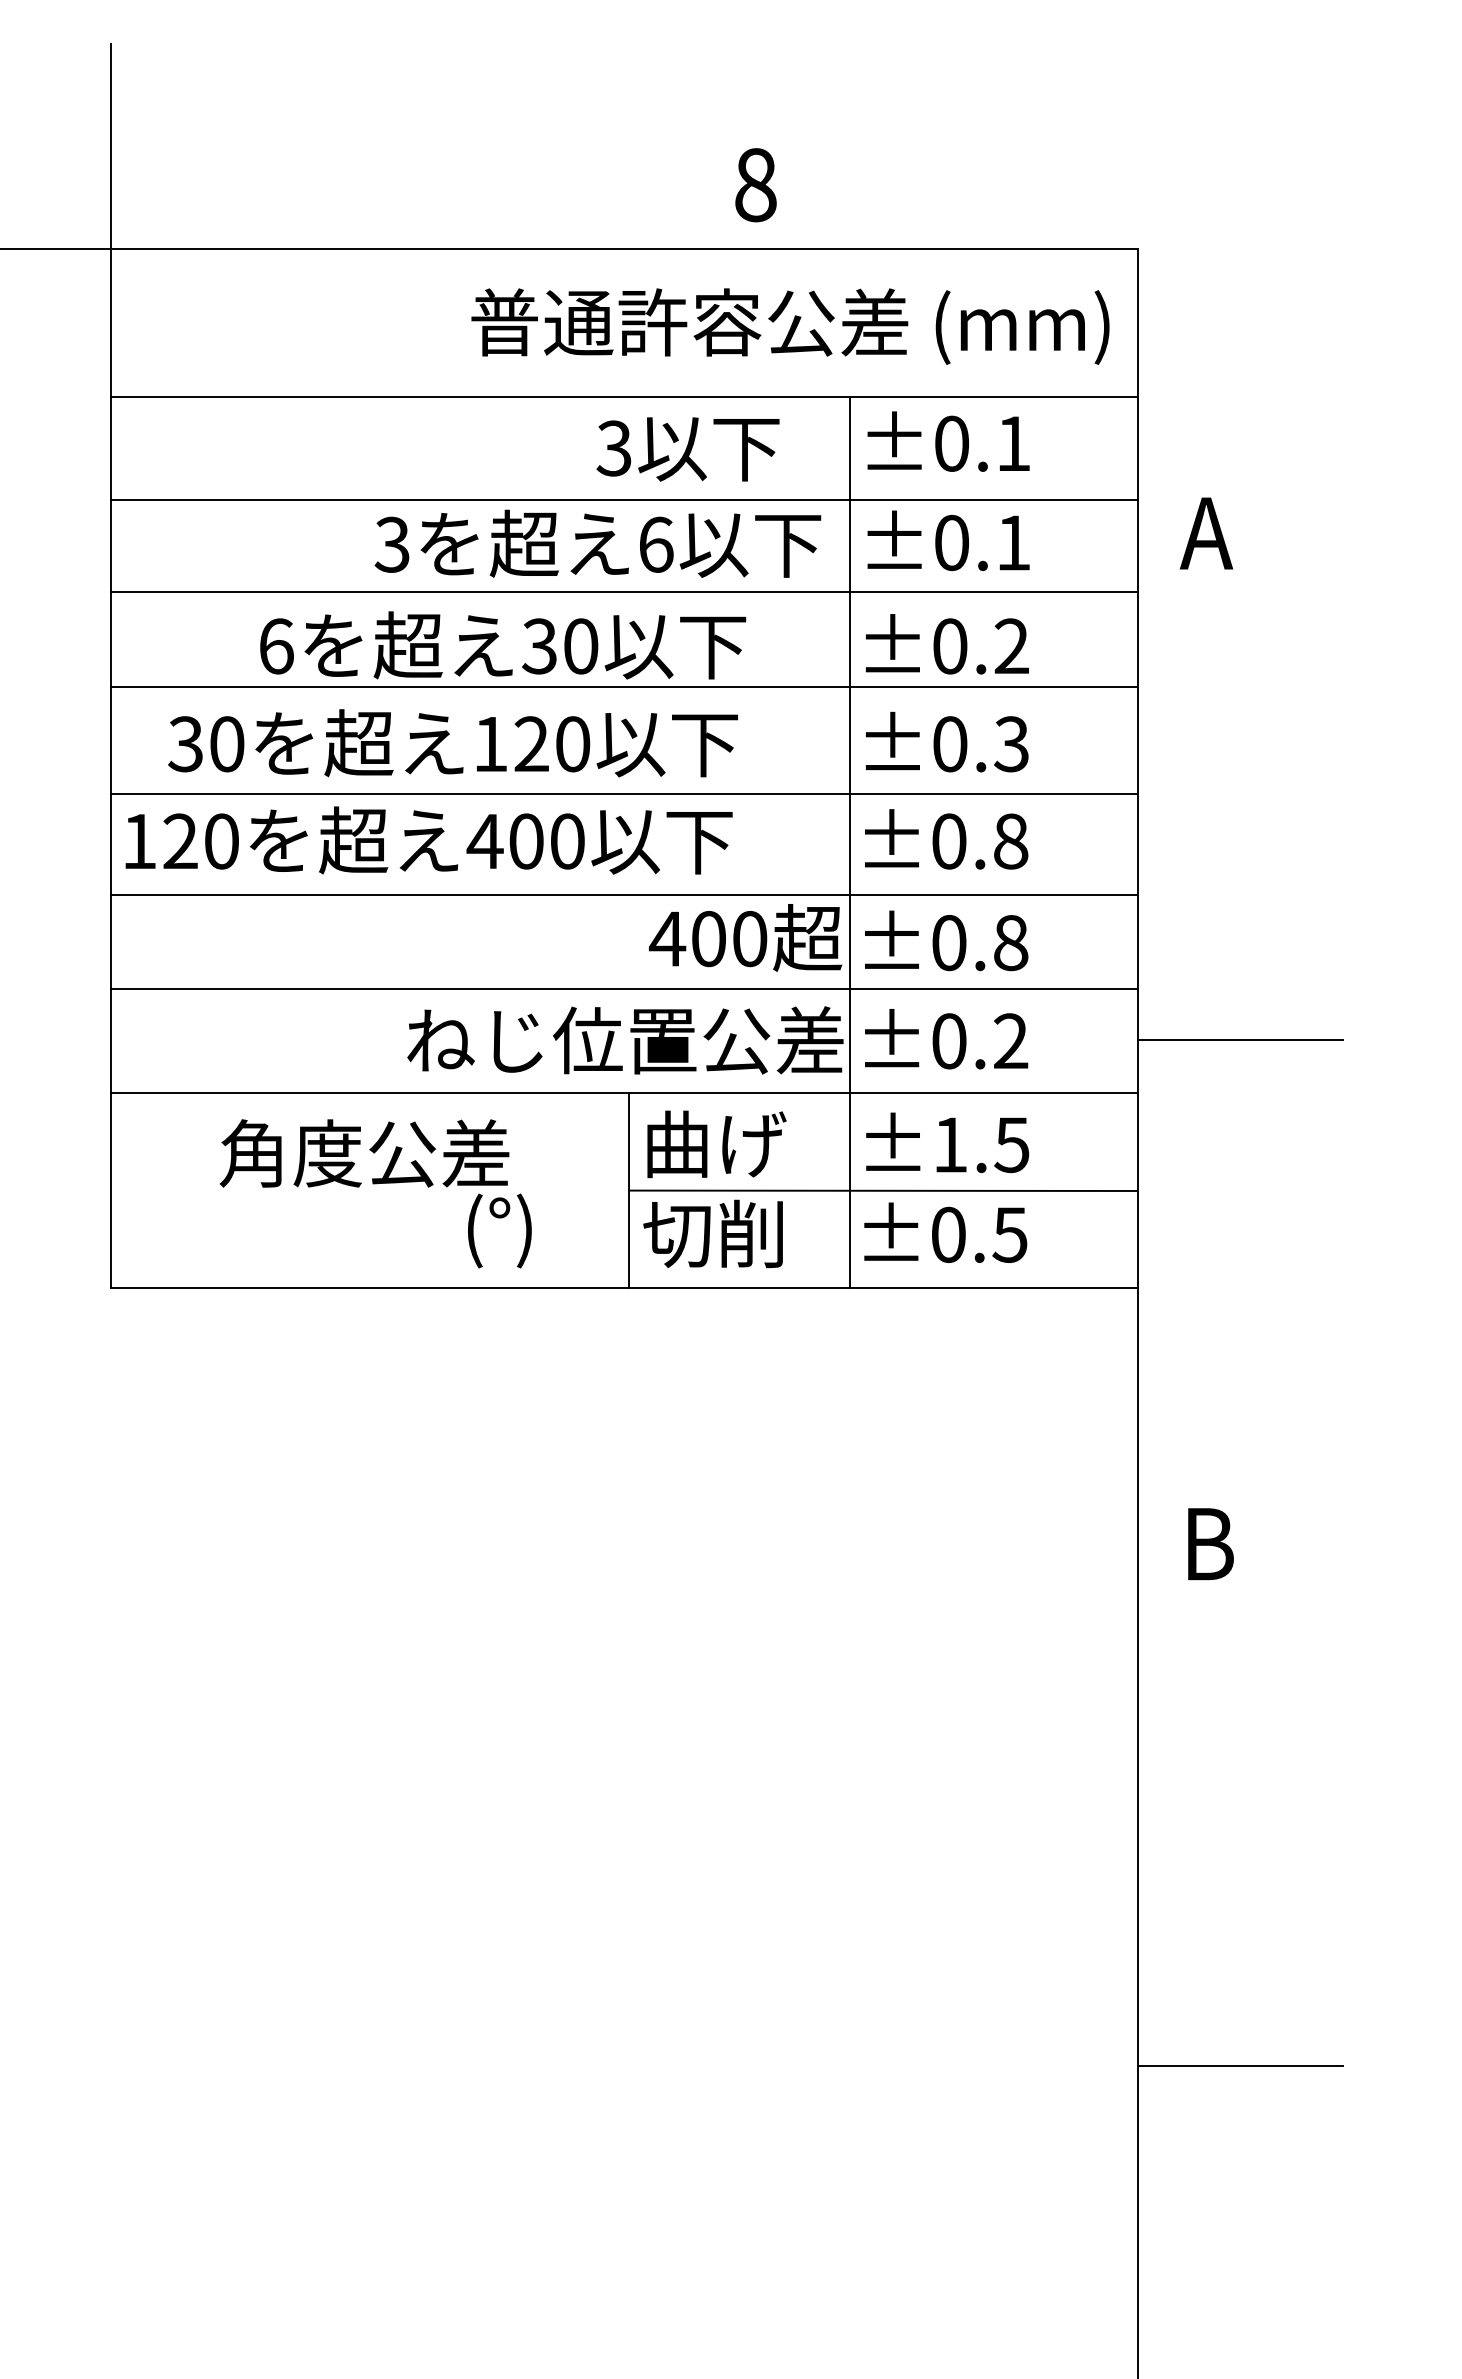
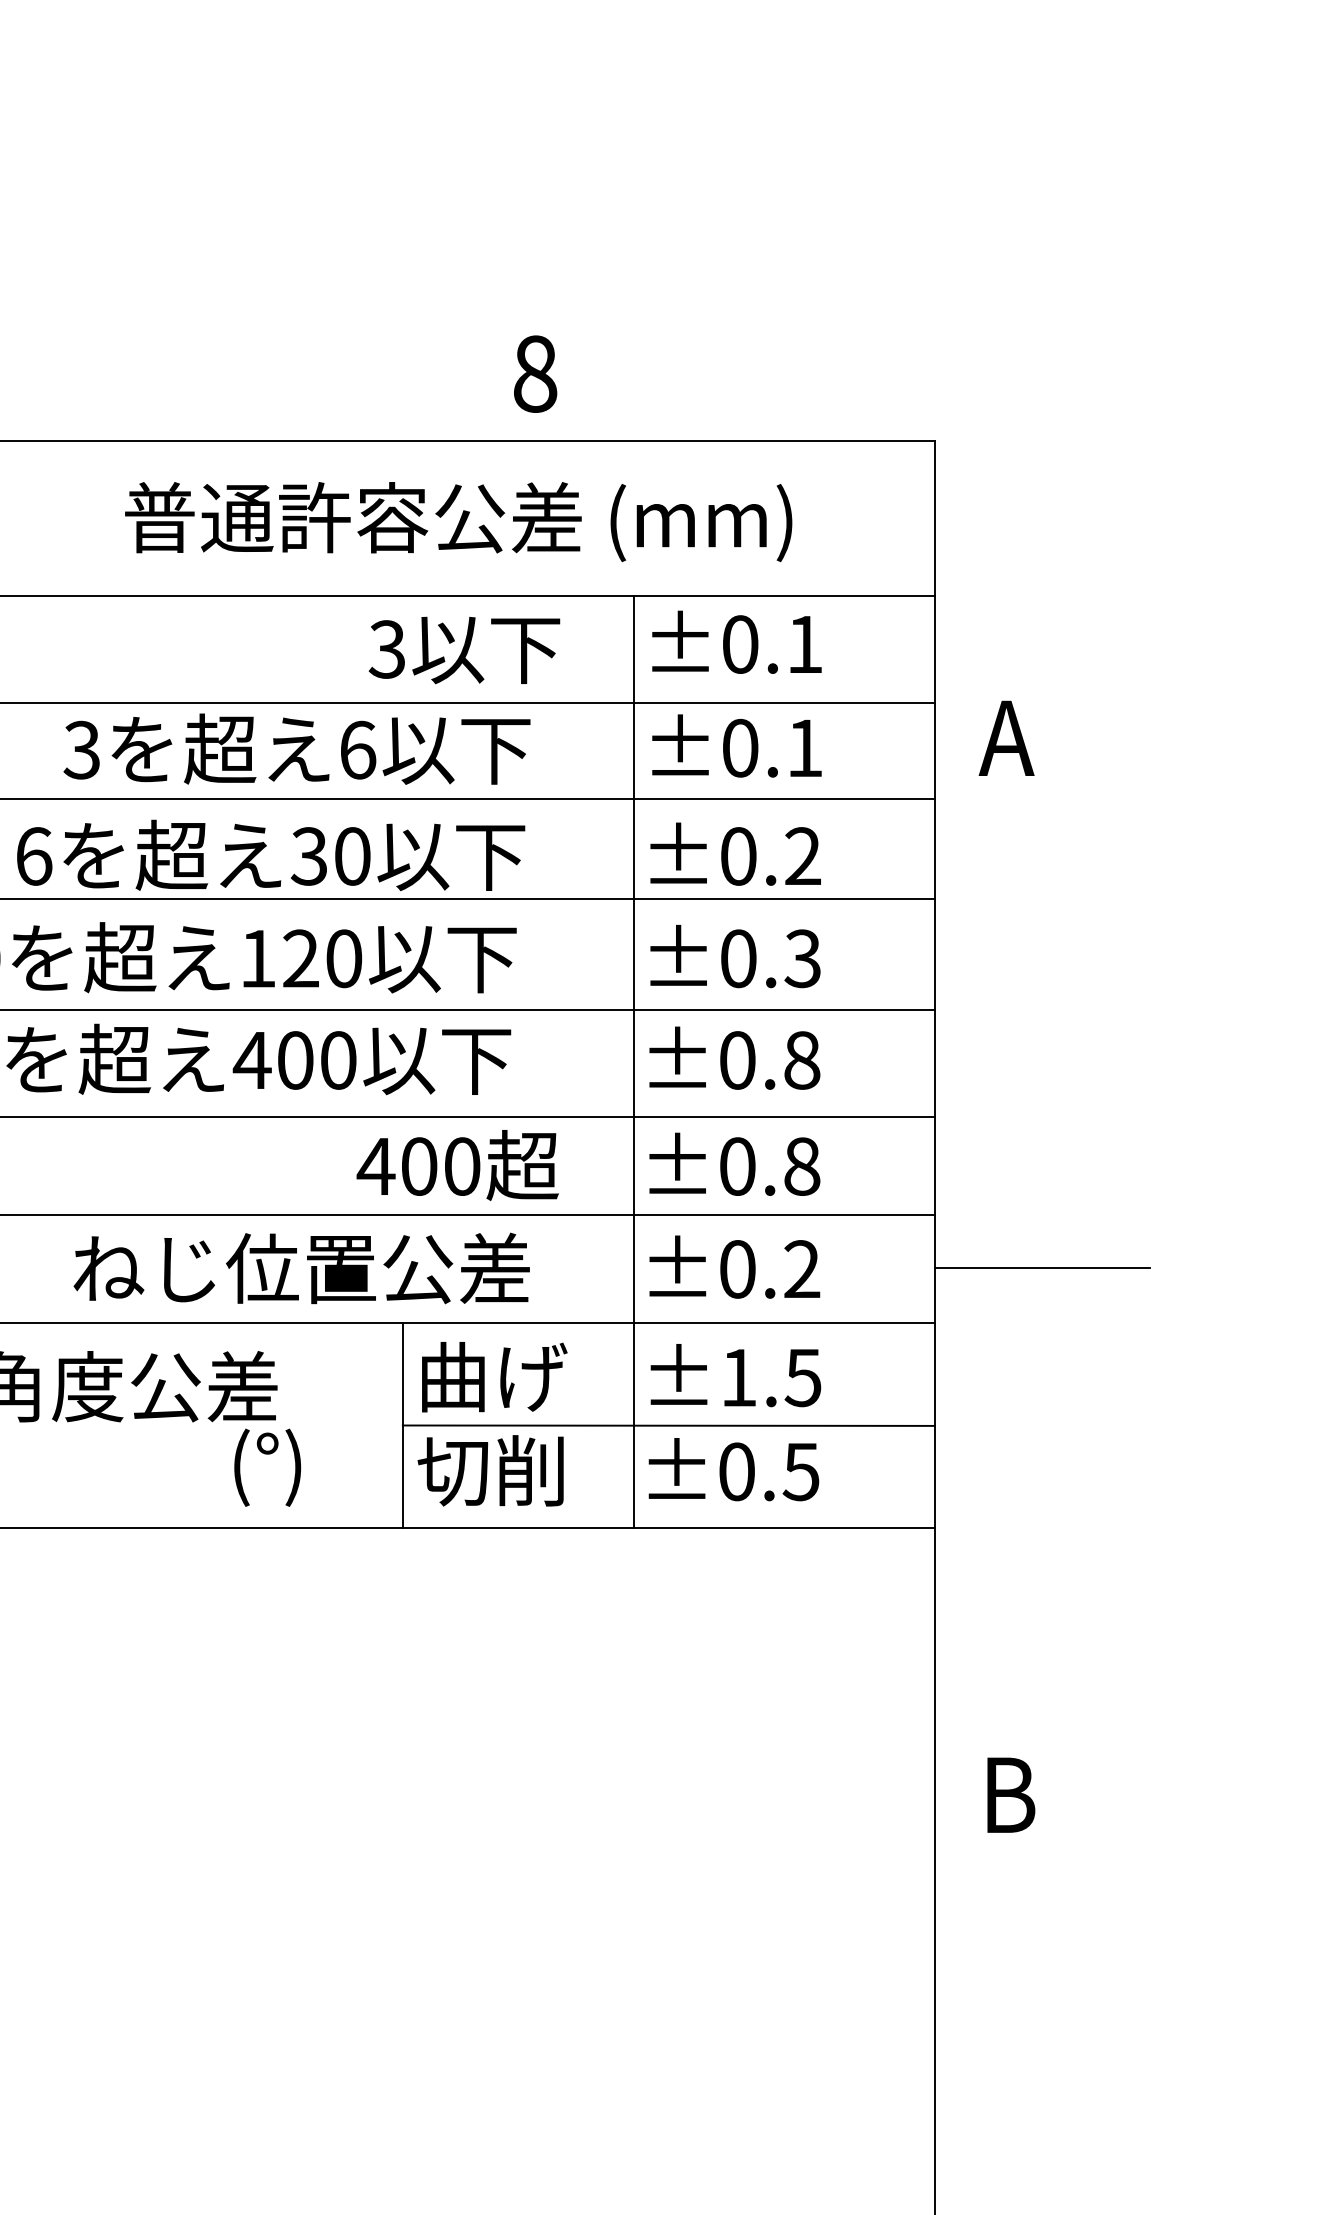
text: (790, 326) -> (458, 521), moved
text: (597, 543) -> (296, 748), moved
text: (745, 937) -> (457, 1165), moved
text: (625, 1040) -> (301, 1268), moved

